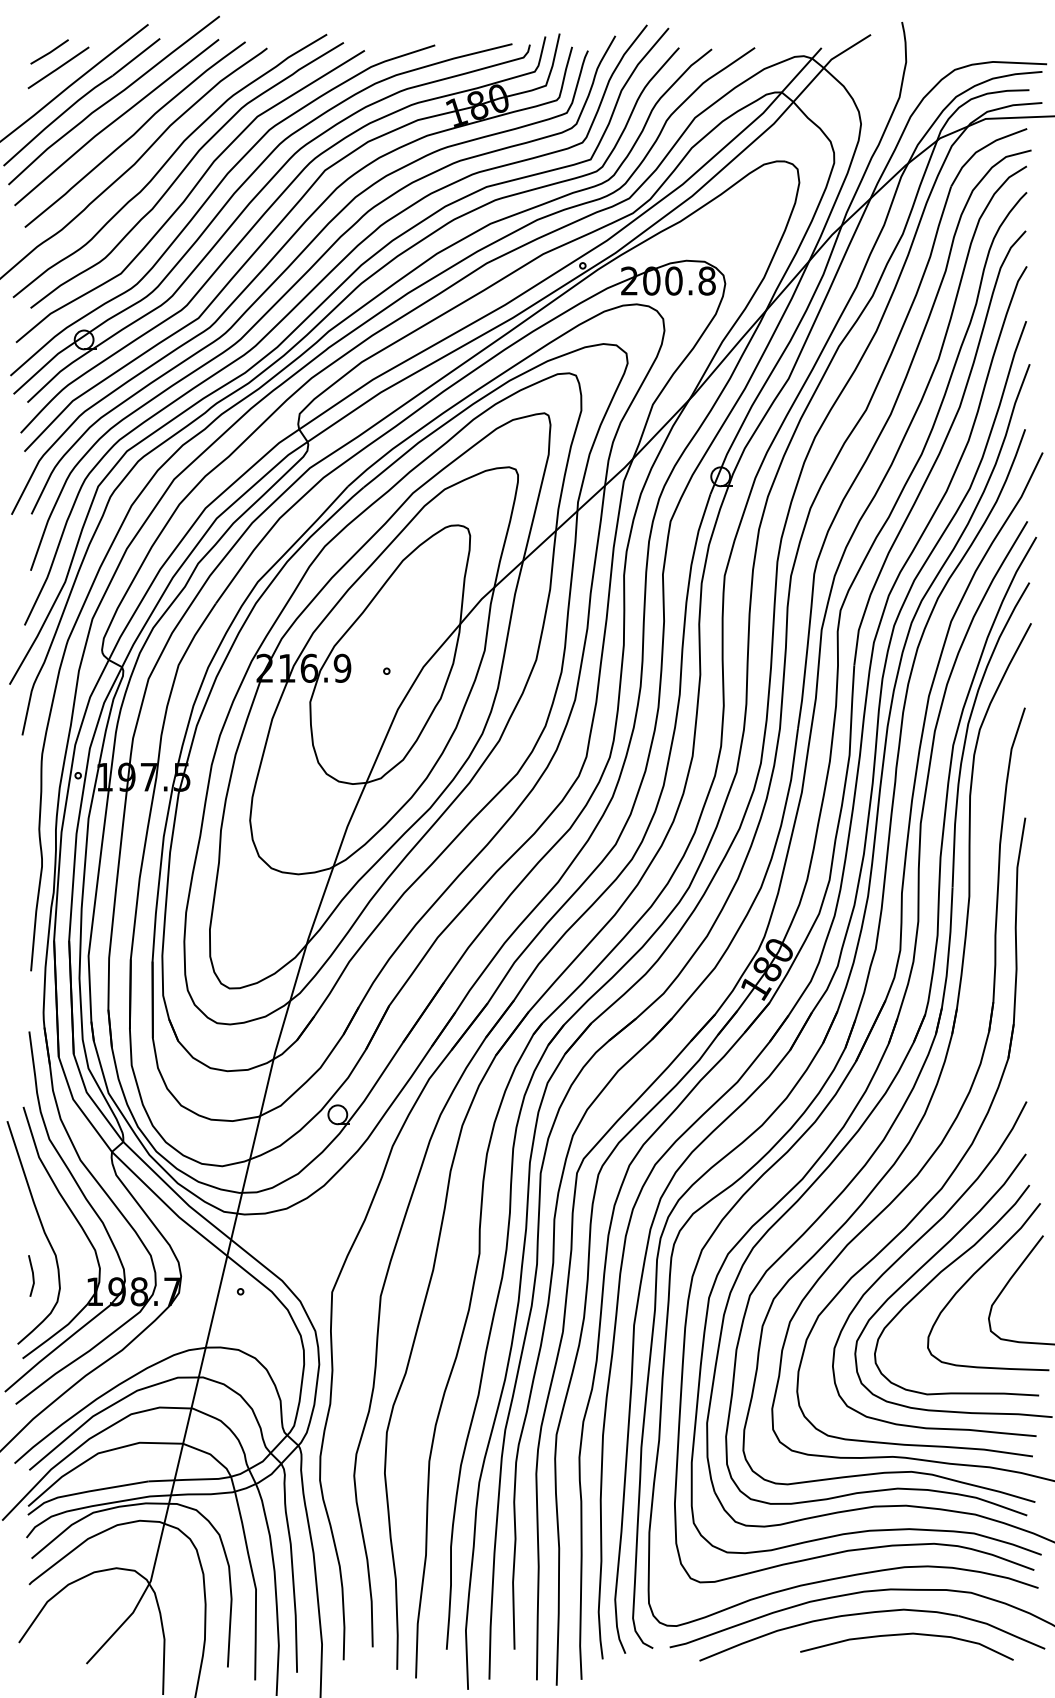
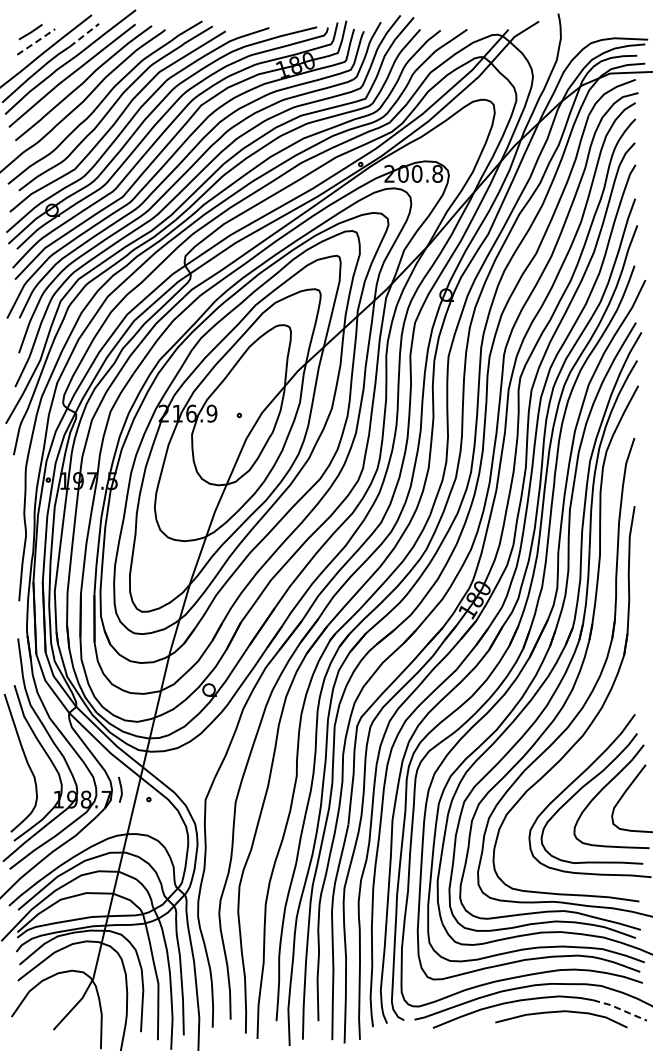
line: (136, 57) -> (84, 35), solid -> dashed
line: (57, 68) -> (35, 42), solid -> dashed
curve: (911, 1248) -> (564, 772), removed
line: (31, 1275) -> (120, 789), moved
line: (1002, 1630) -> (620, 1009), solid -> dashed

